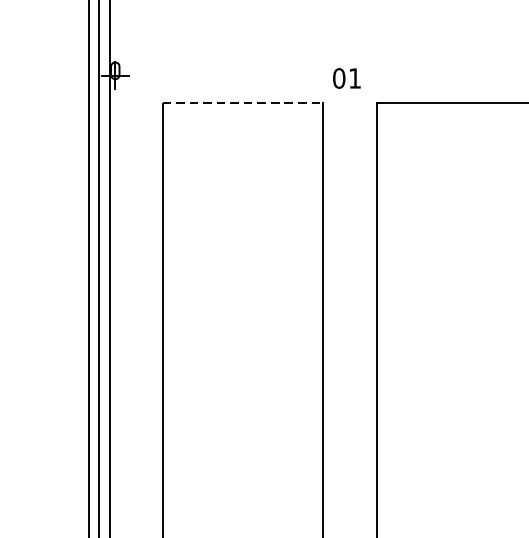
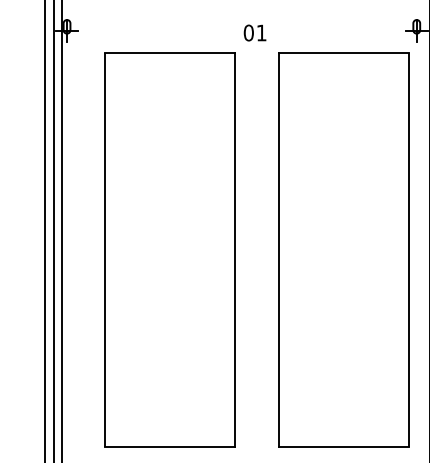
line: (242, 102) -> (170, 52), dashed -> solid

